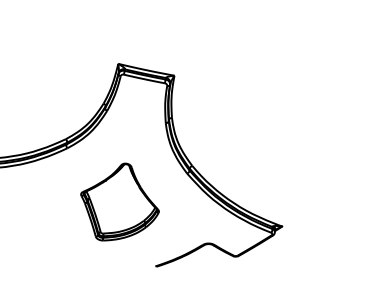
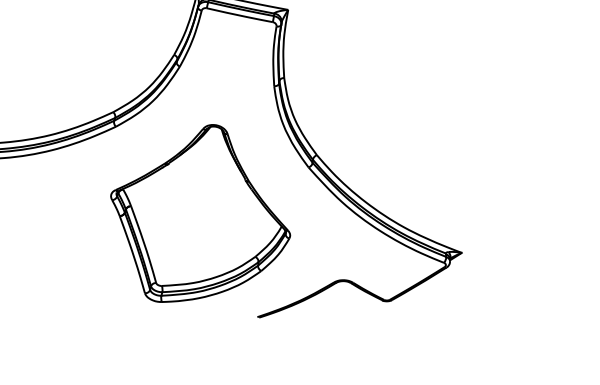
part: (119, 201) -> (199, 212), size x1.43

